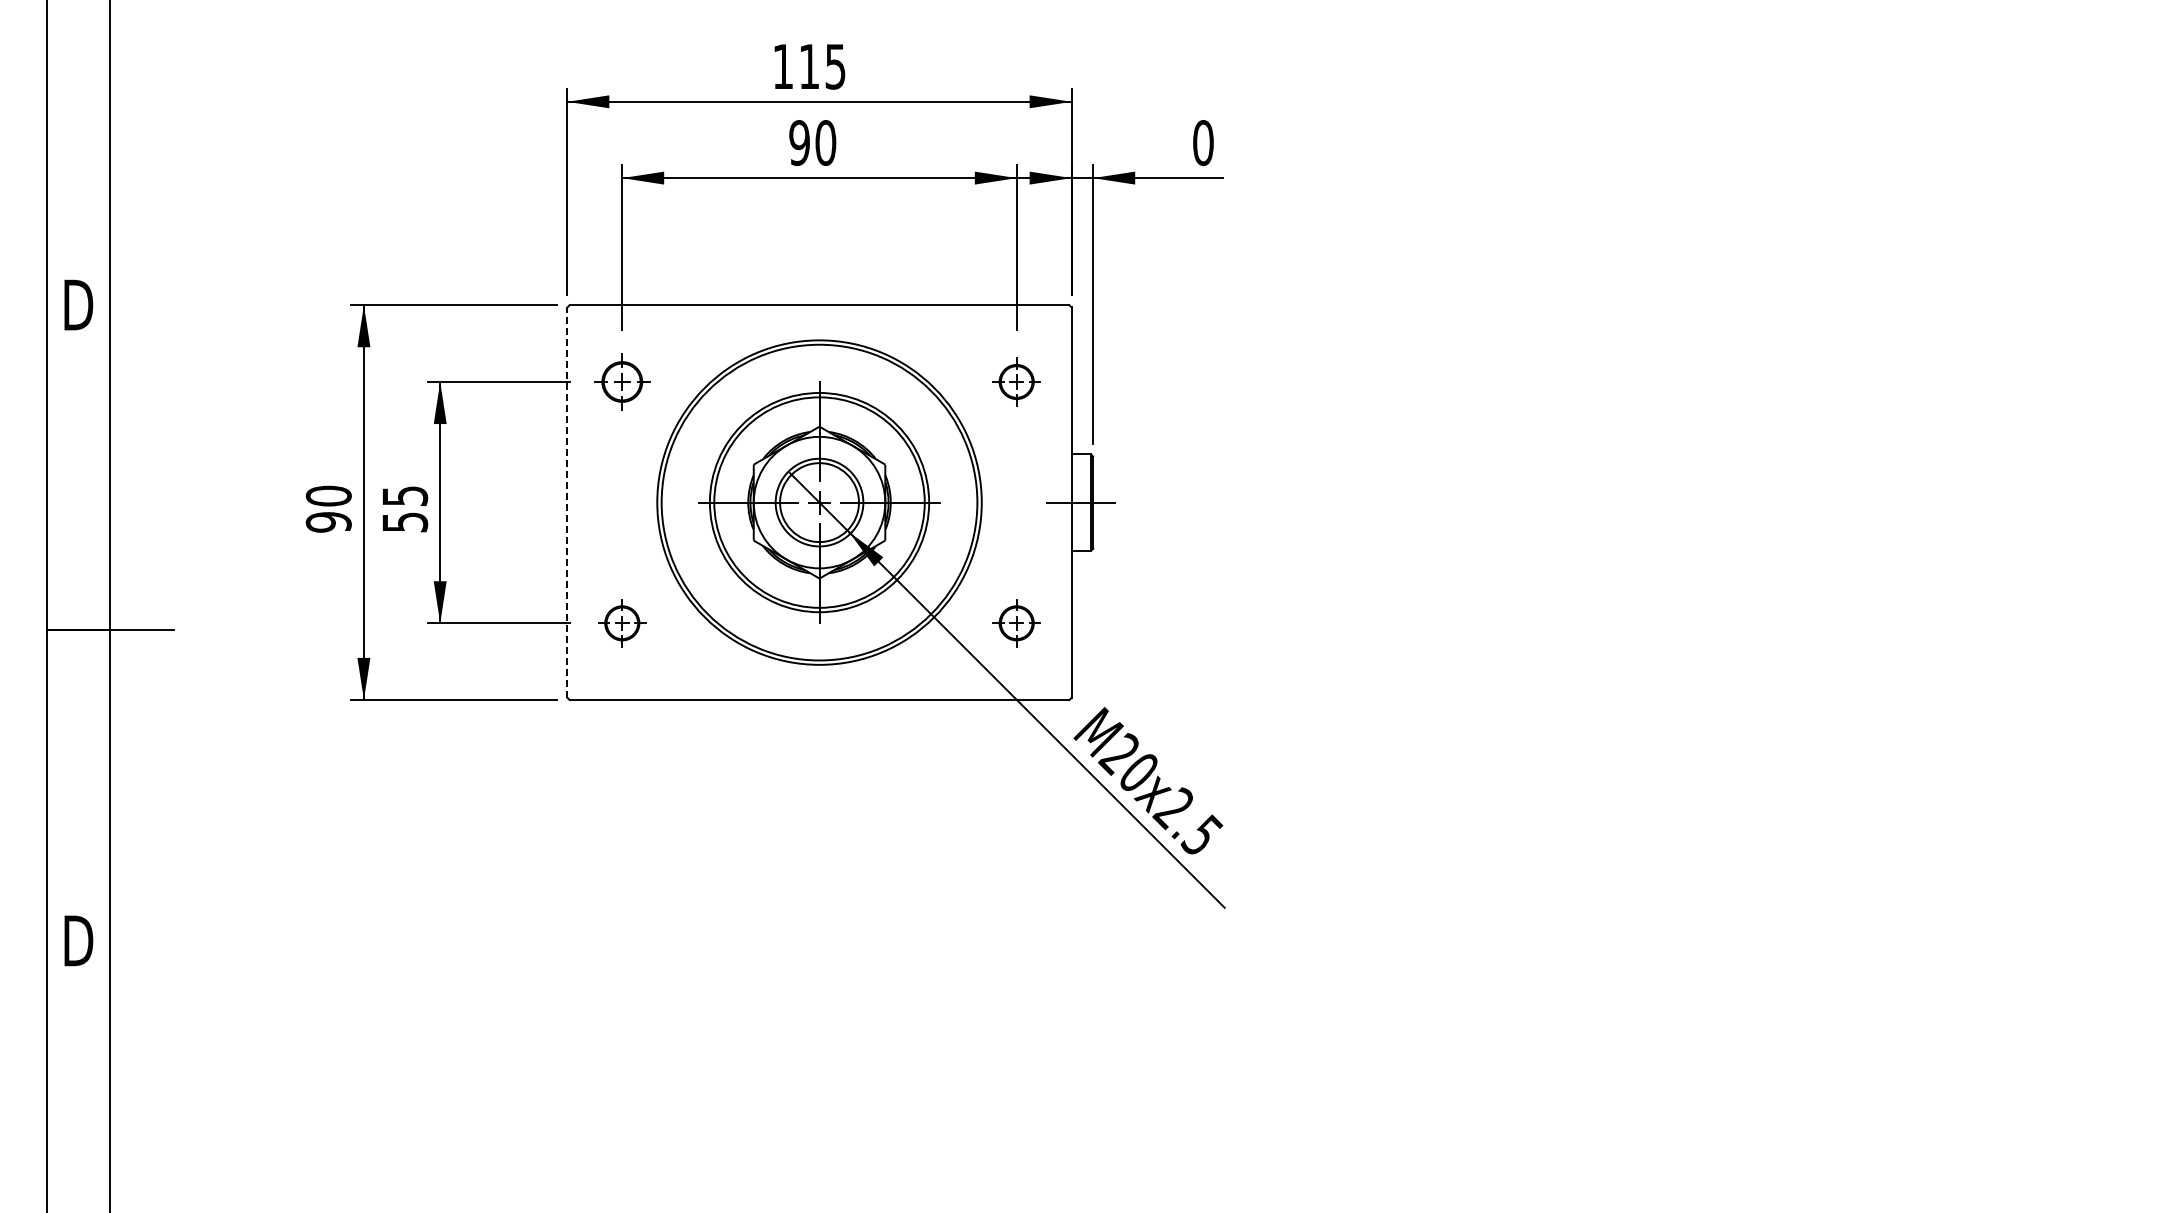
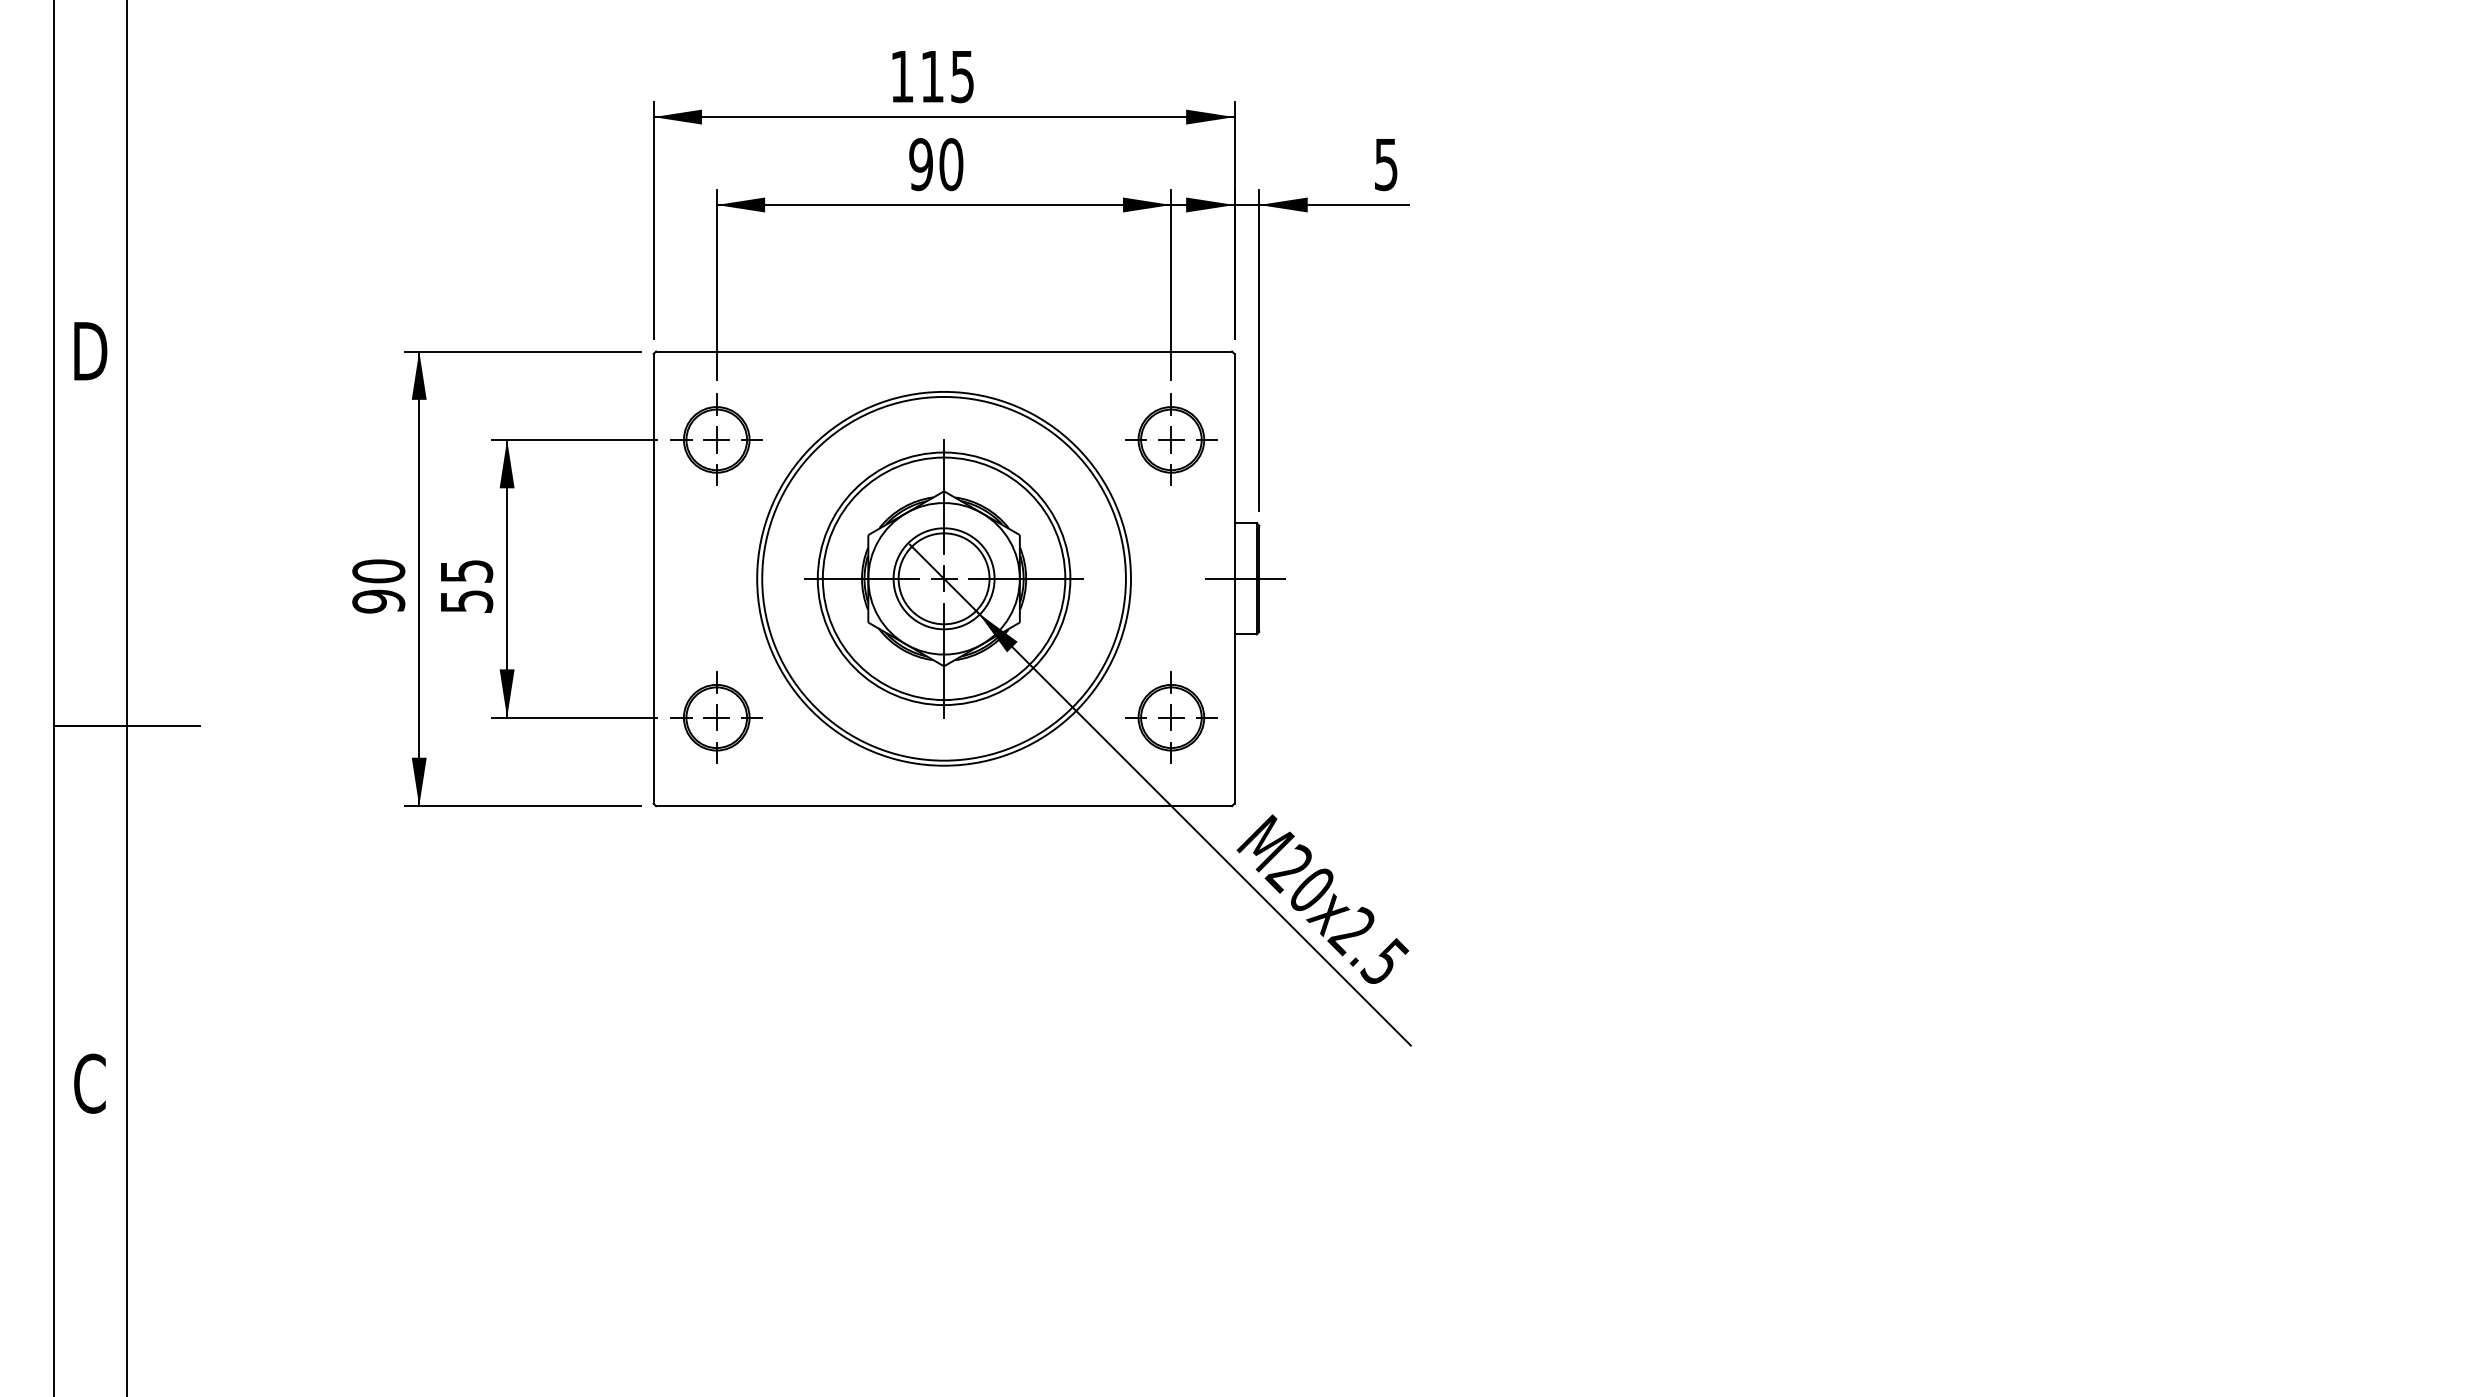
text: (1203, 143) -> (1386, 165), 0 -> 5
part: (622, 381) -> (717, 439), size x1.43
part: (1016, 381) -> (1171, 439), size x1.67
line: (567, 502) -> (653, 578), dashed -> solid
part: (622, 623) -> (717, 718), size x1.67
part: (1016, 623) -> (1171, 718), size x1.67
text: (78, 940) -> (90, 1083), D -> C

